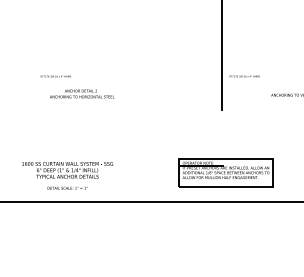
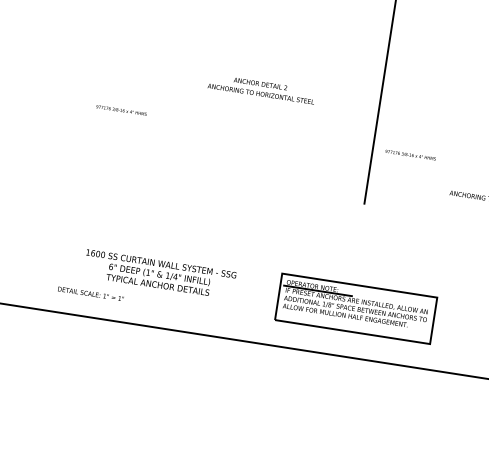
text: (55, 76) -> (120, 110), moved
text: (82, 93) -> (262, 88), moved
text: (67, 170) -> (159, 274), moved

